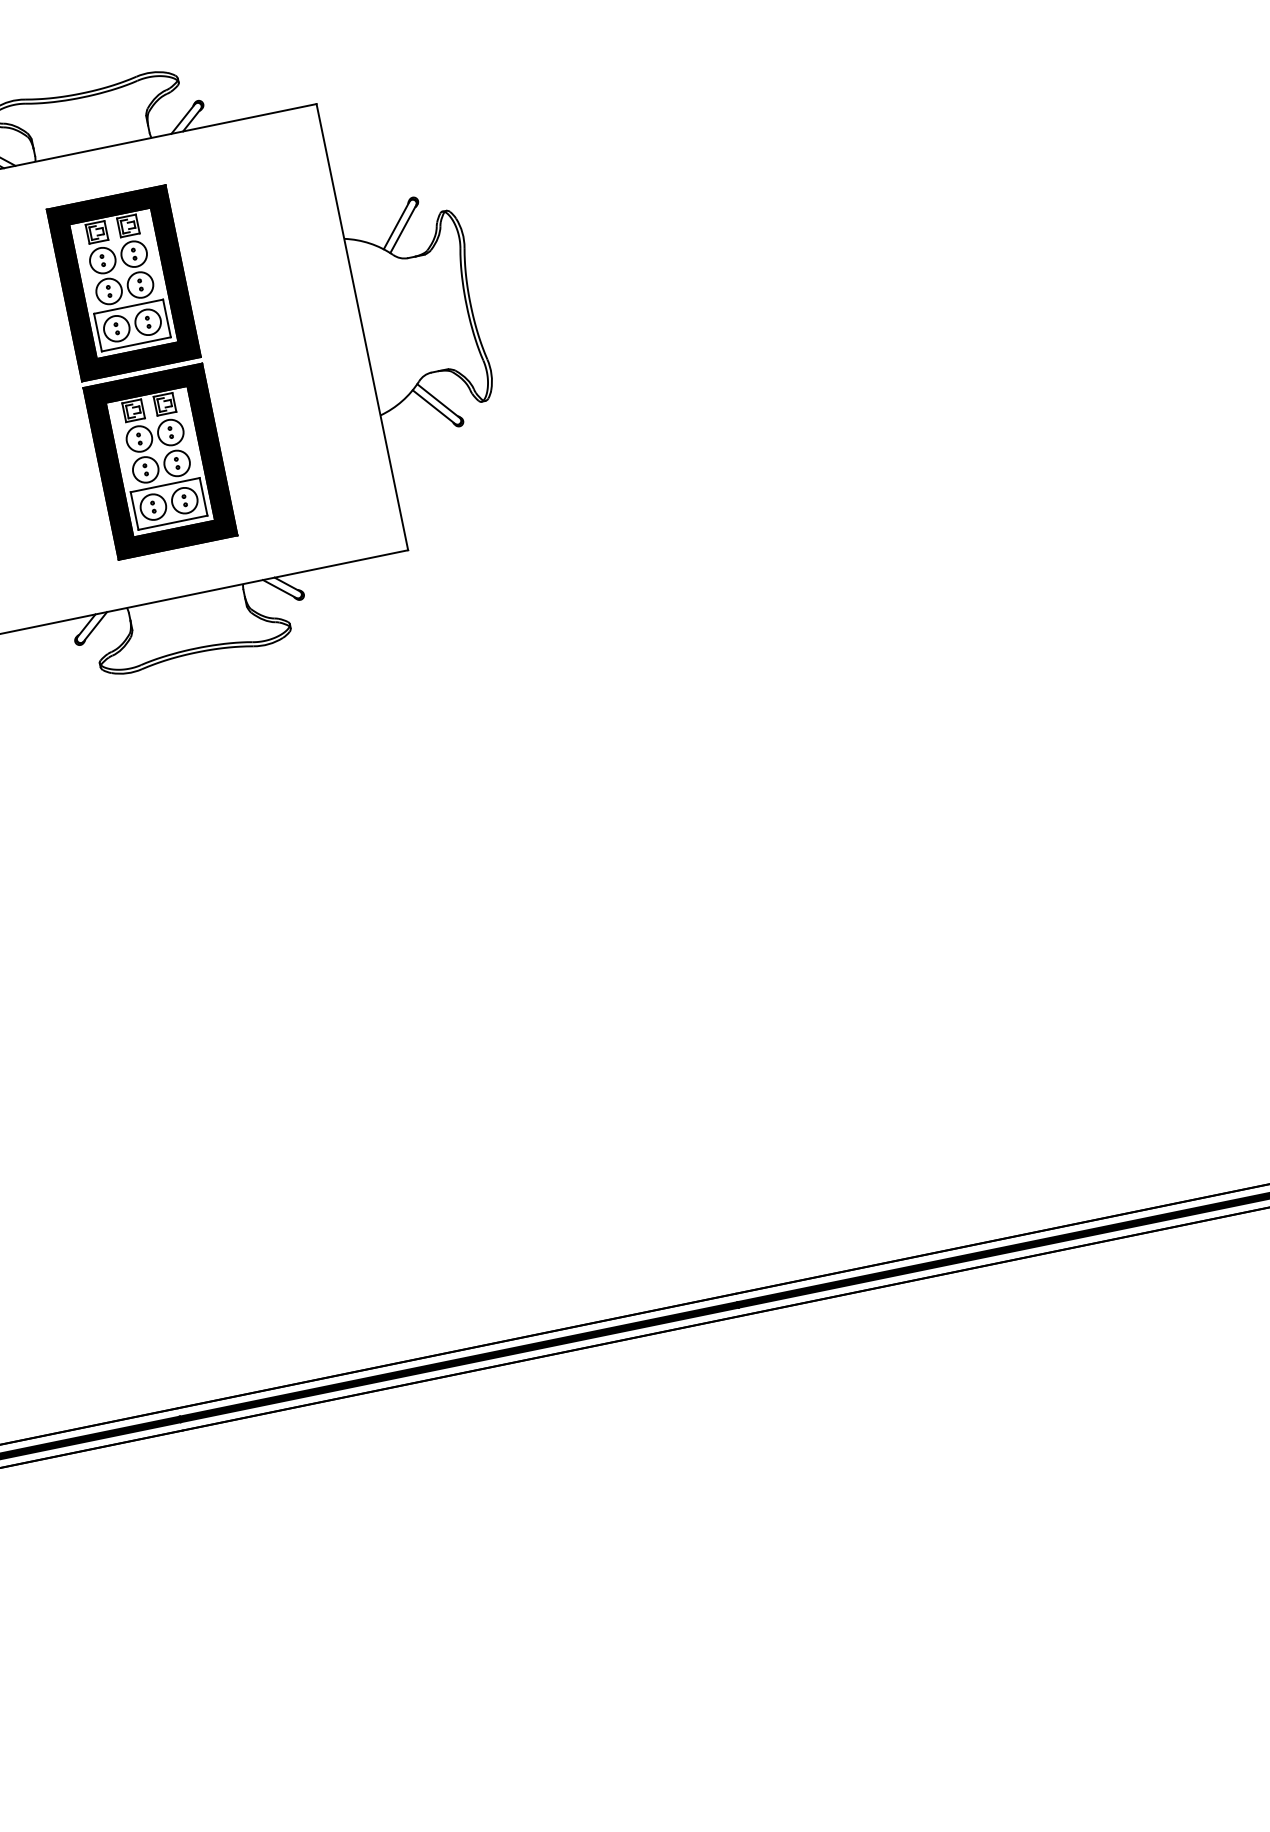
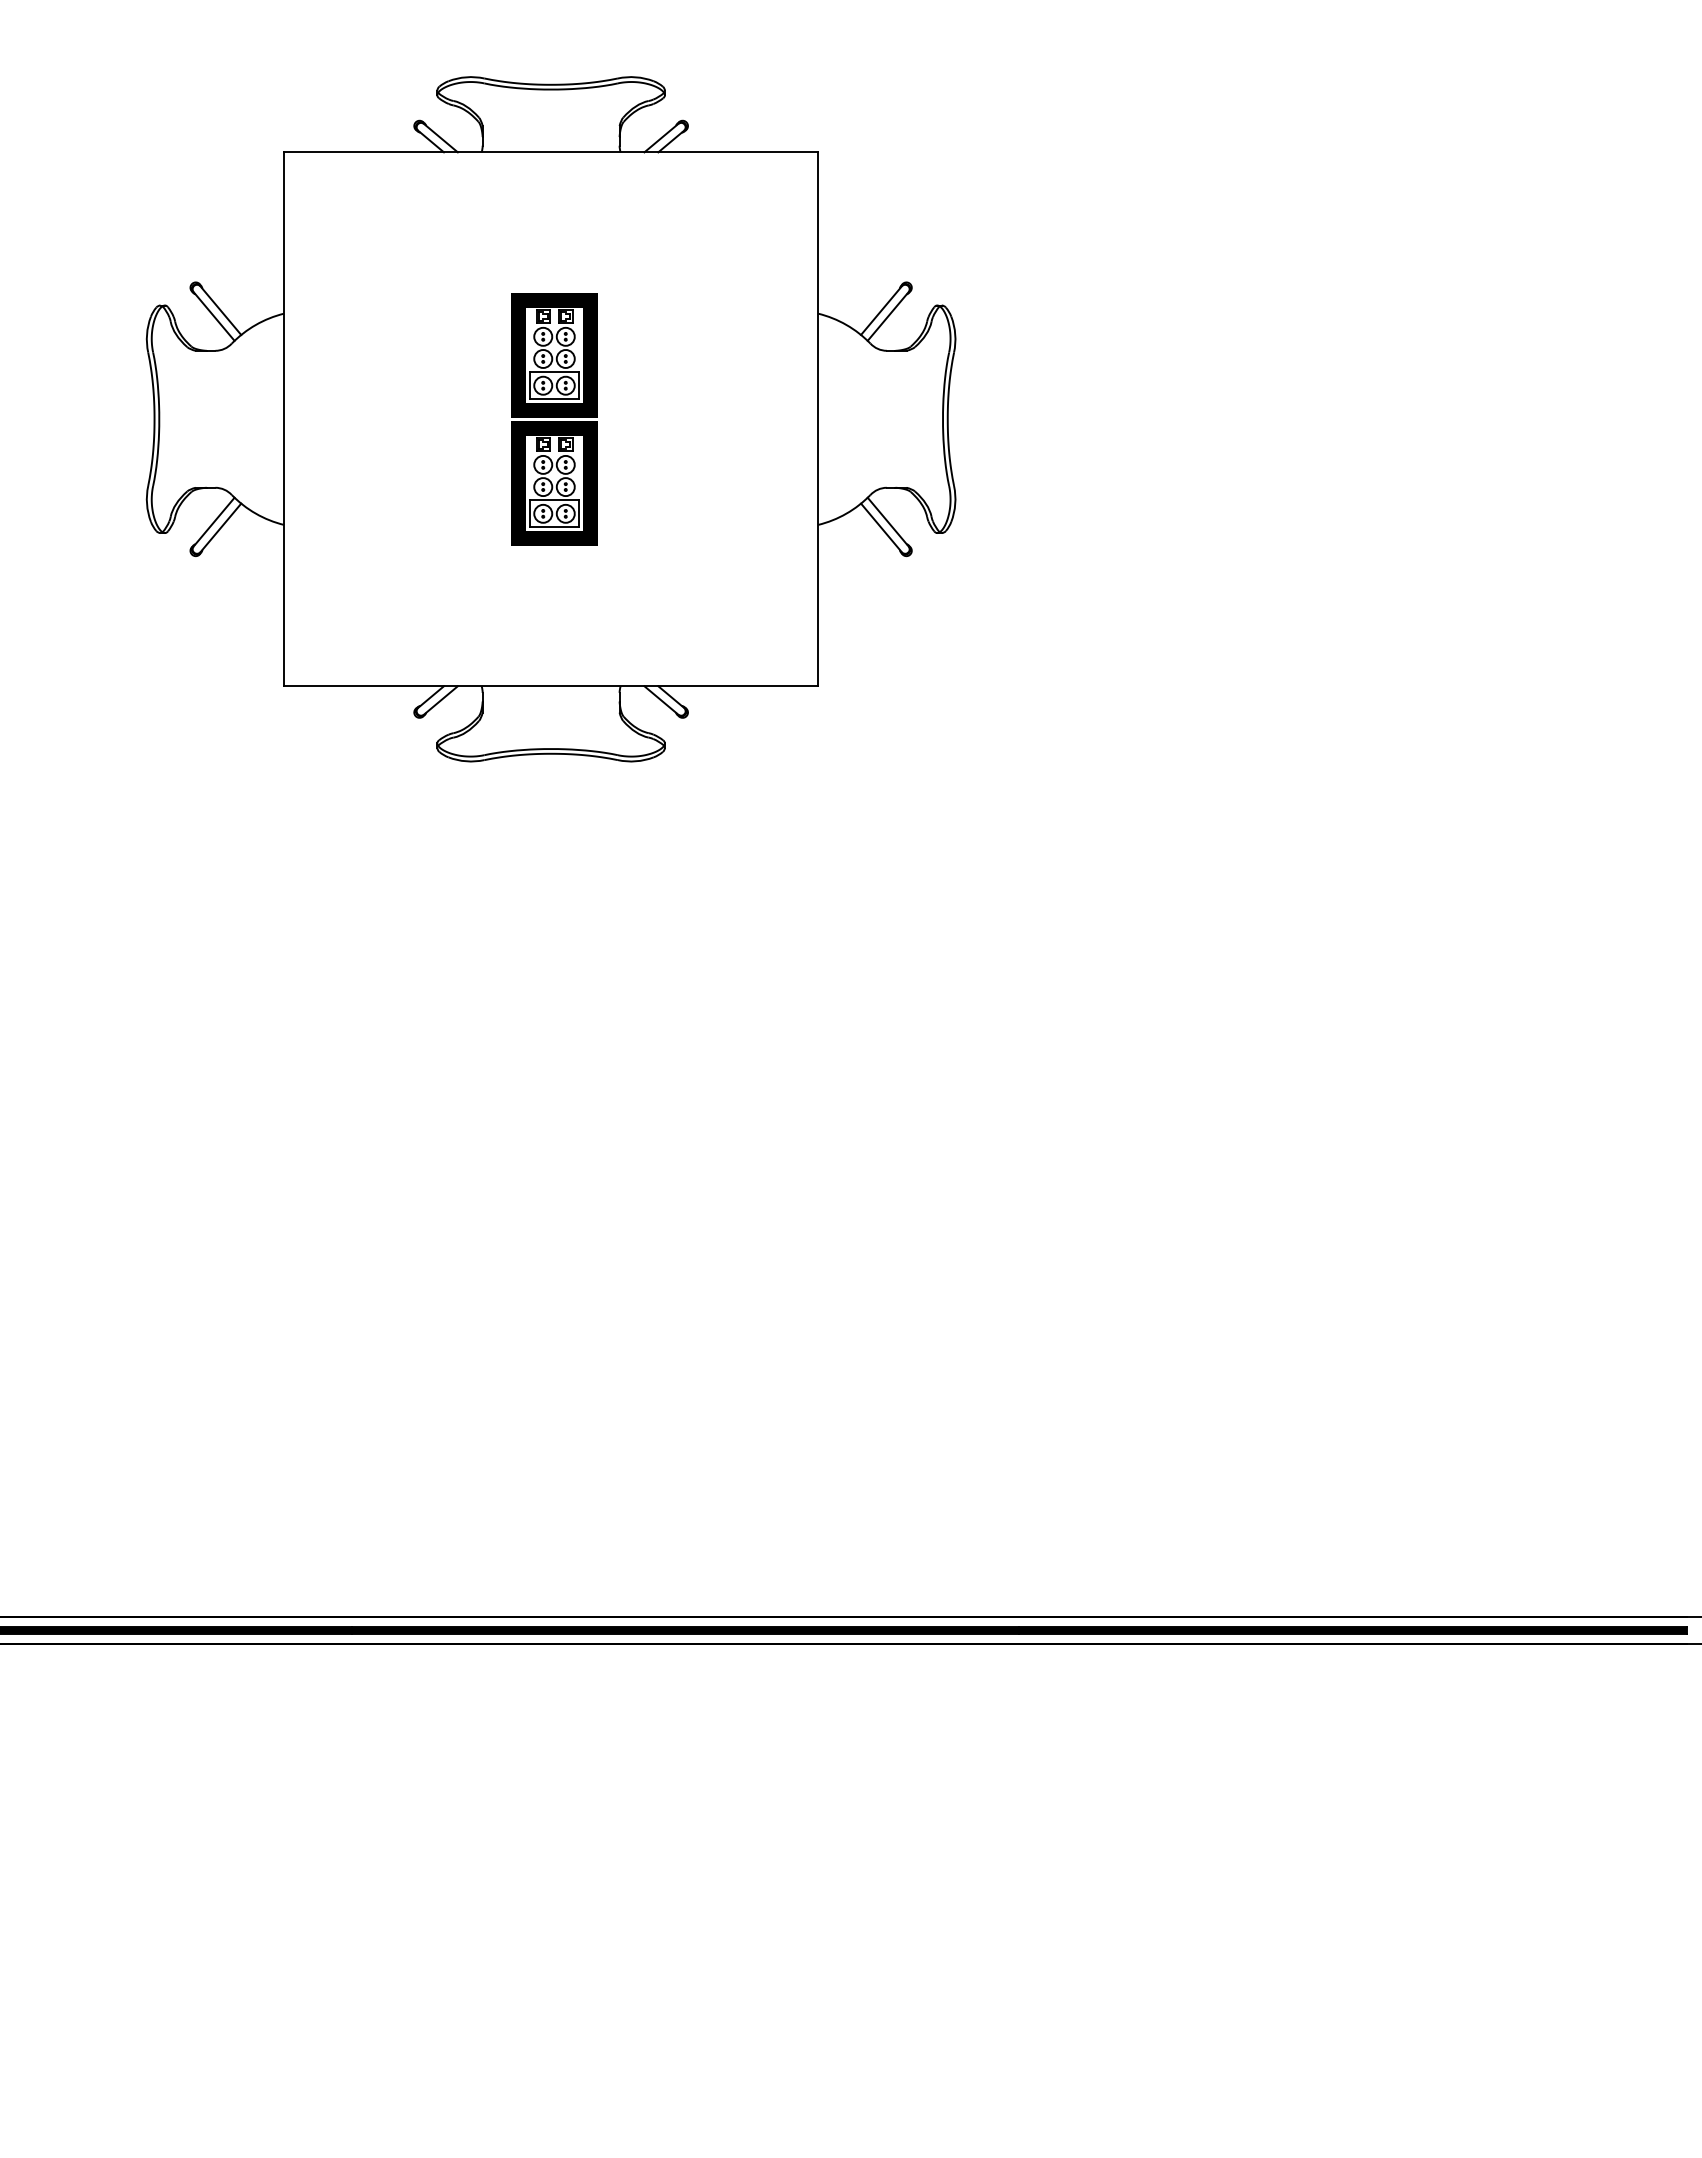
part: (142, 372) -> (554, 419), size x0.6

